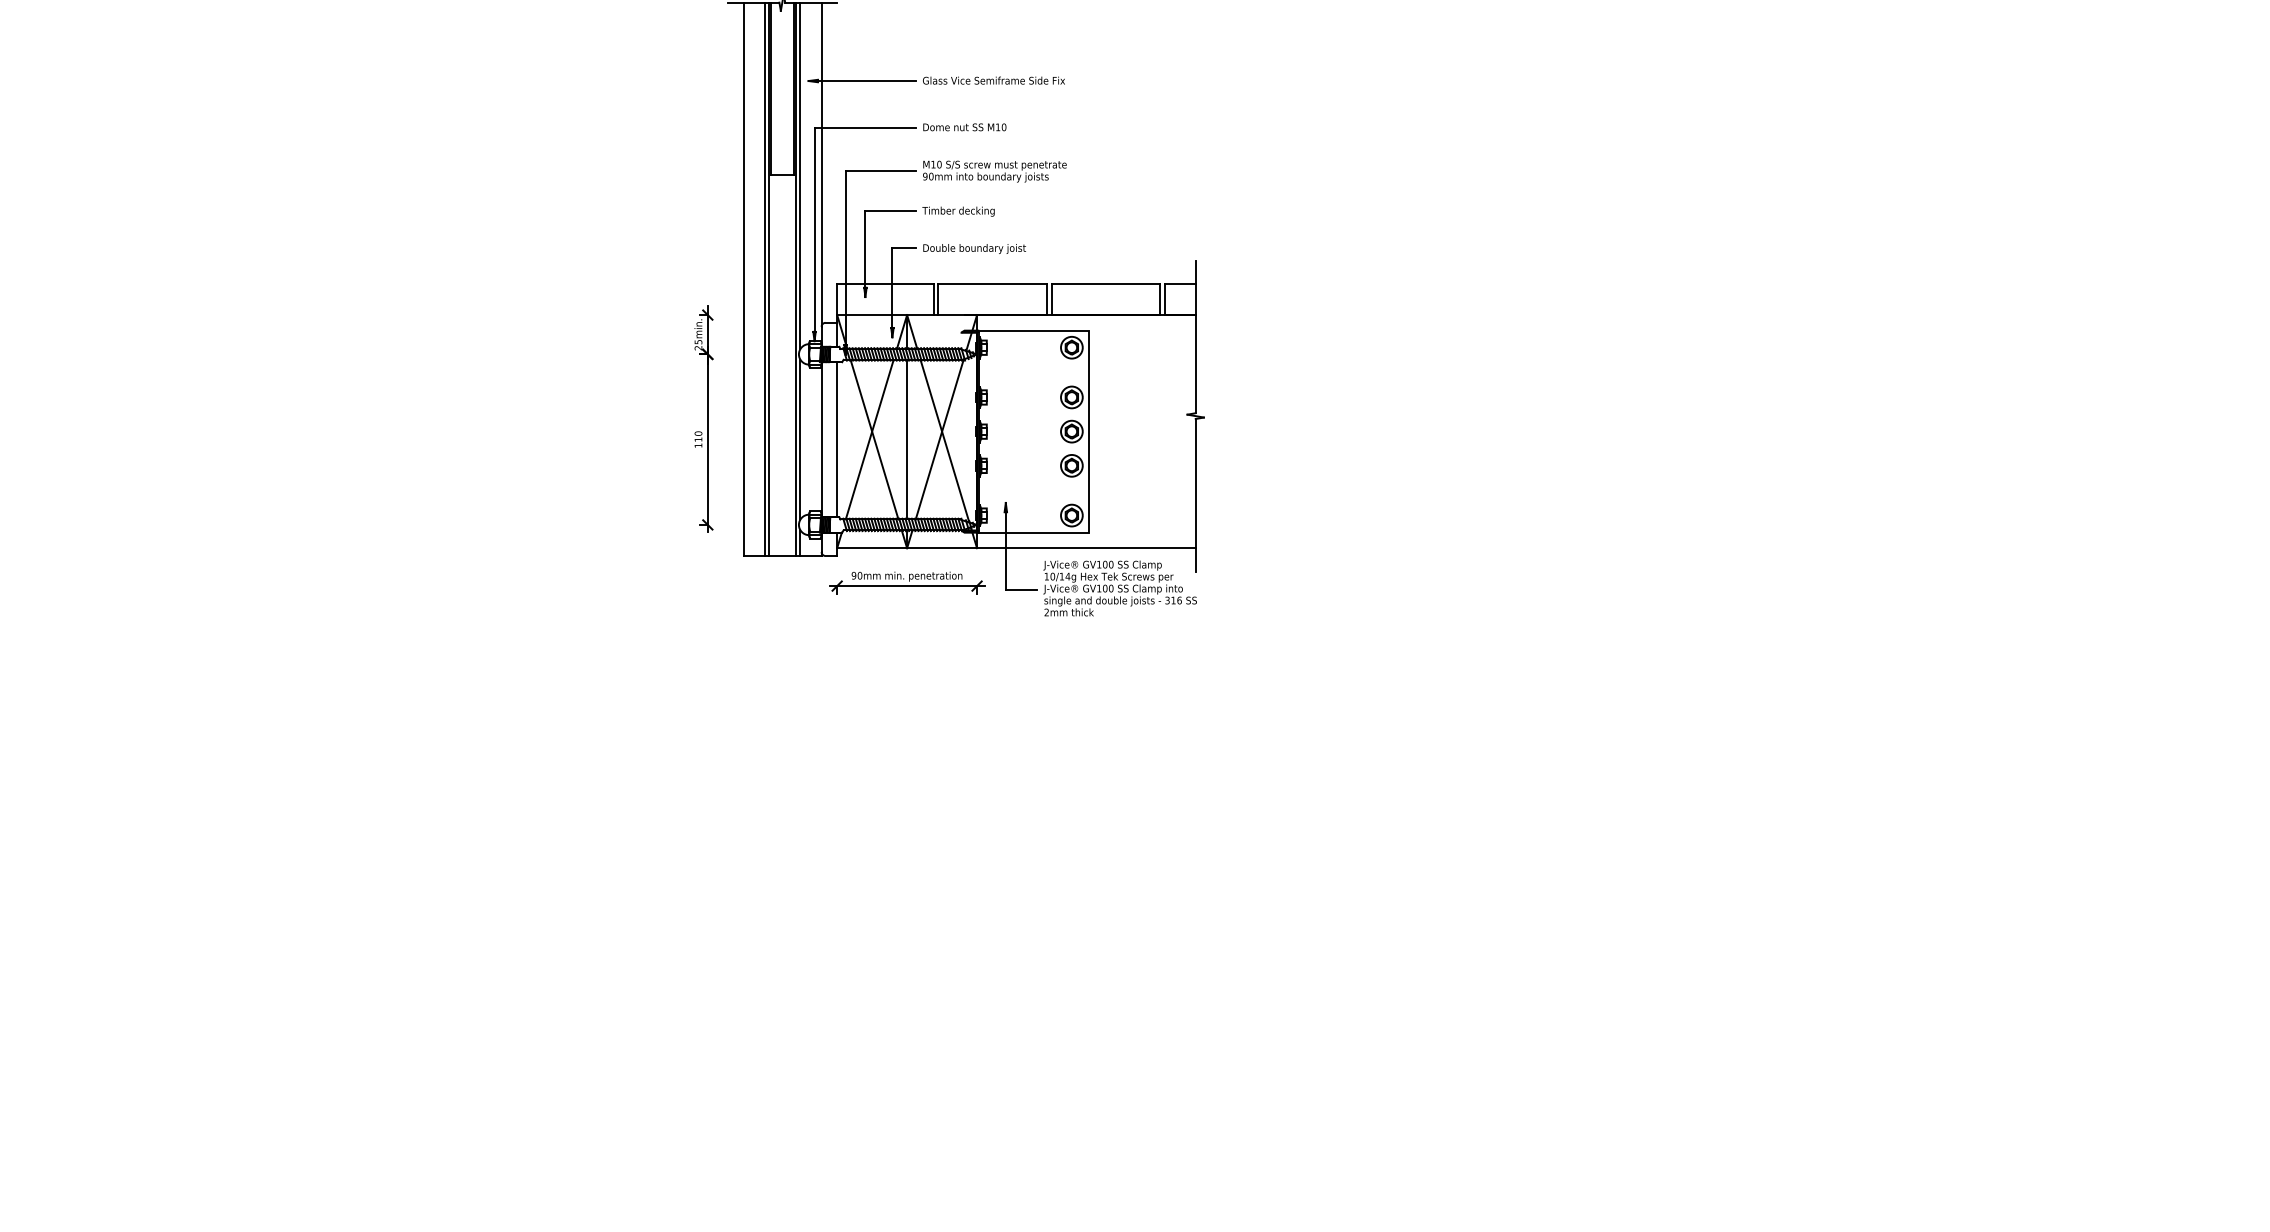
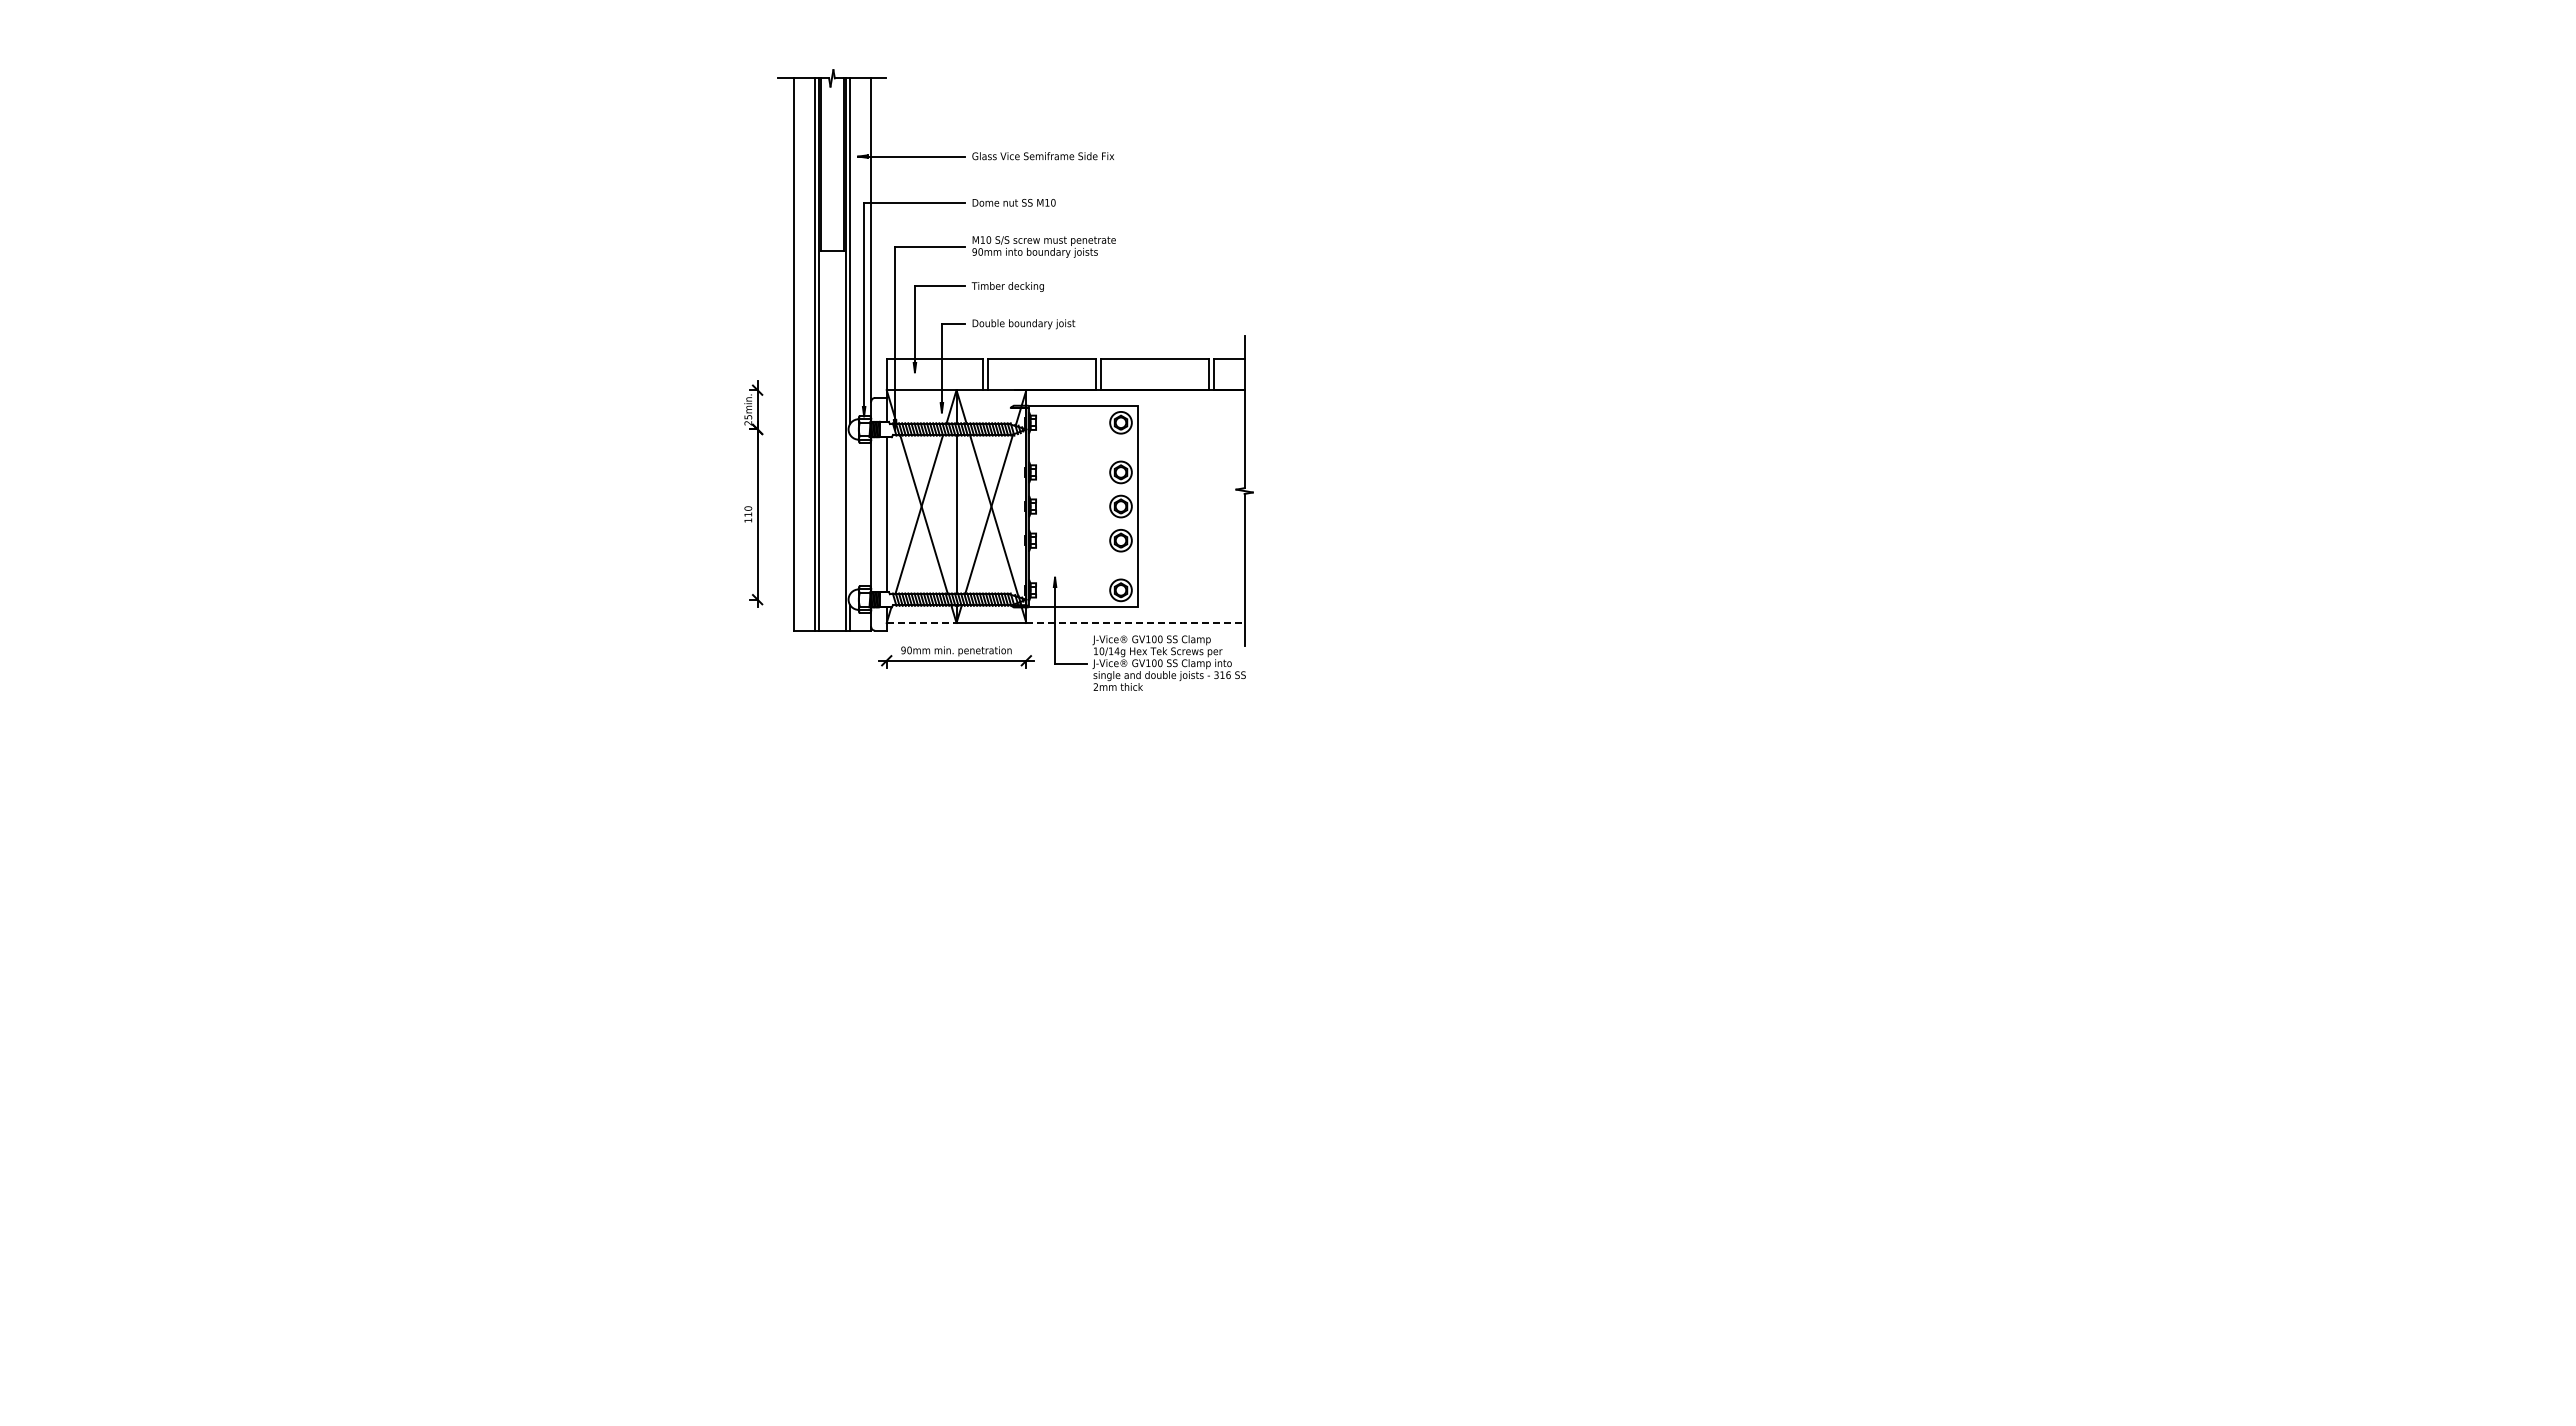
line: (800, 439) -> (850, 514), removed
line: (872, 547) -> (921, 622), solid -> dashed
line: (1087, 547) -> (1136, 622), solid -> dashed

